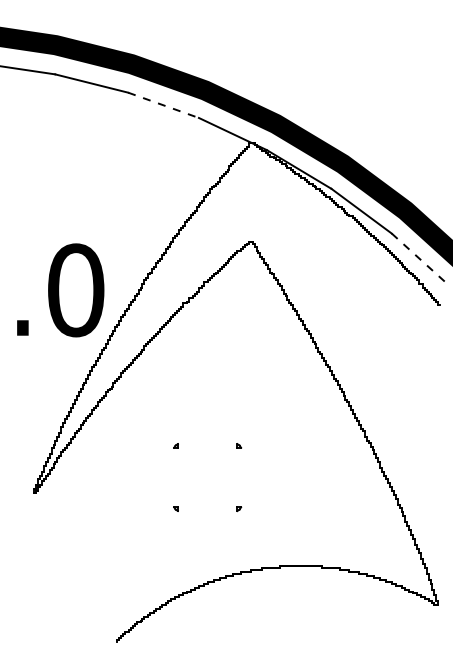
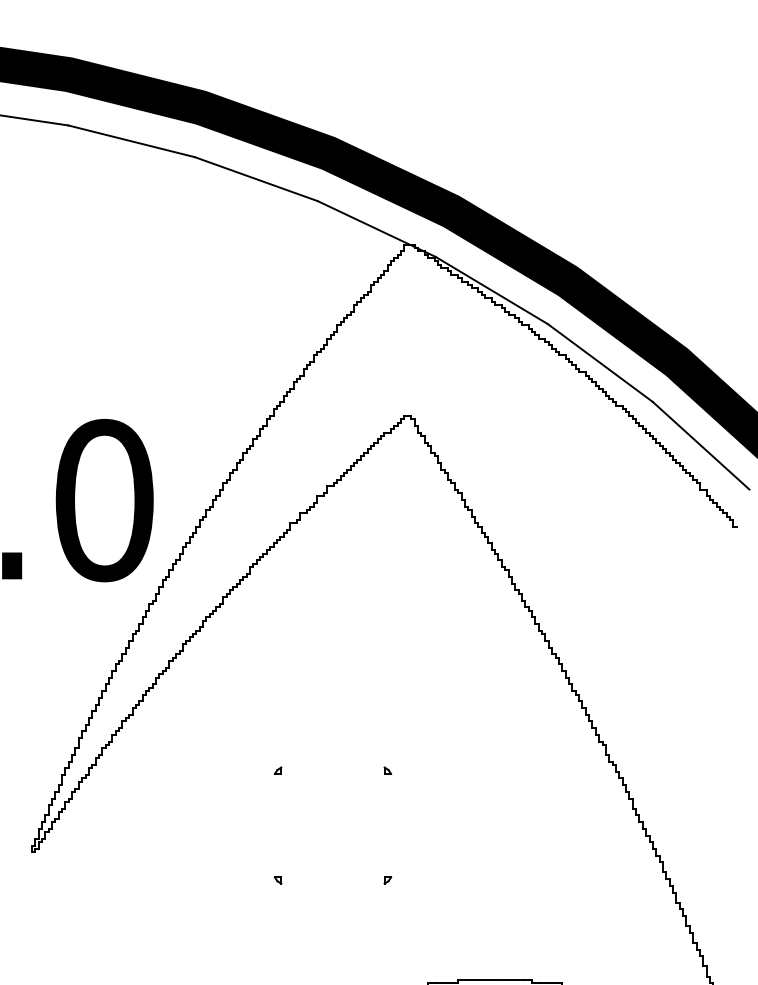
line: (163, 105) -> (256, 179), dashed -> solid
line: (419, 258) -> (700, 445), dashed -> solid

